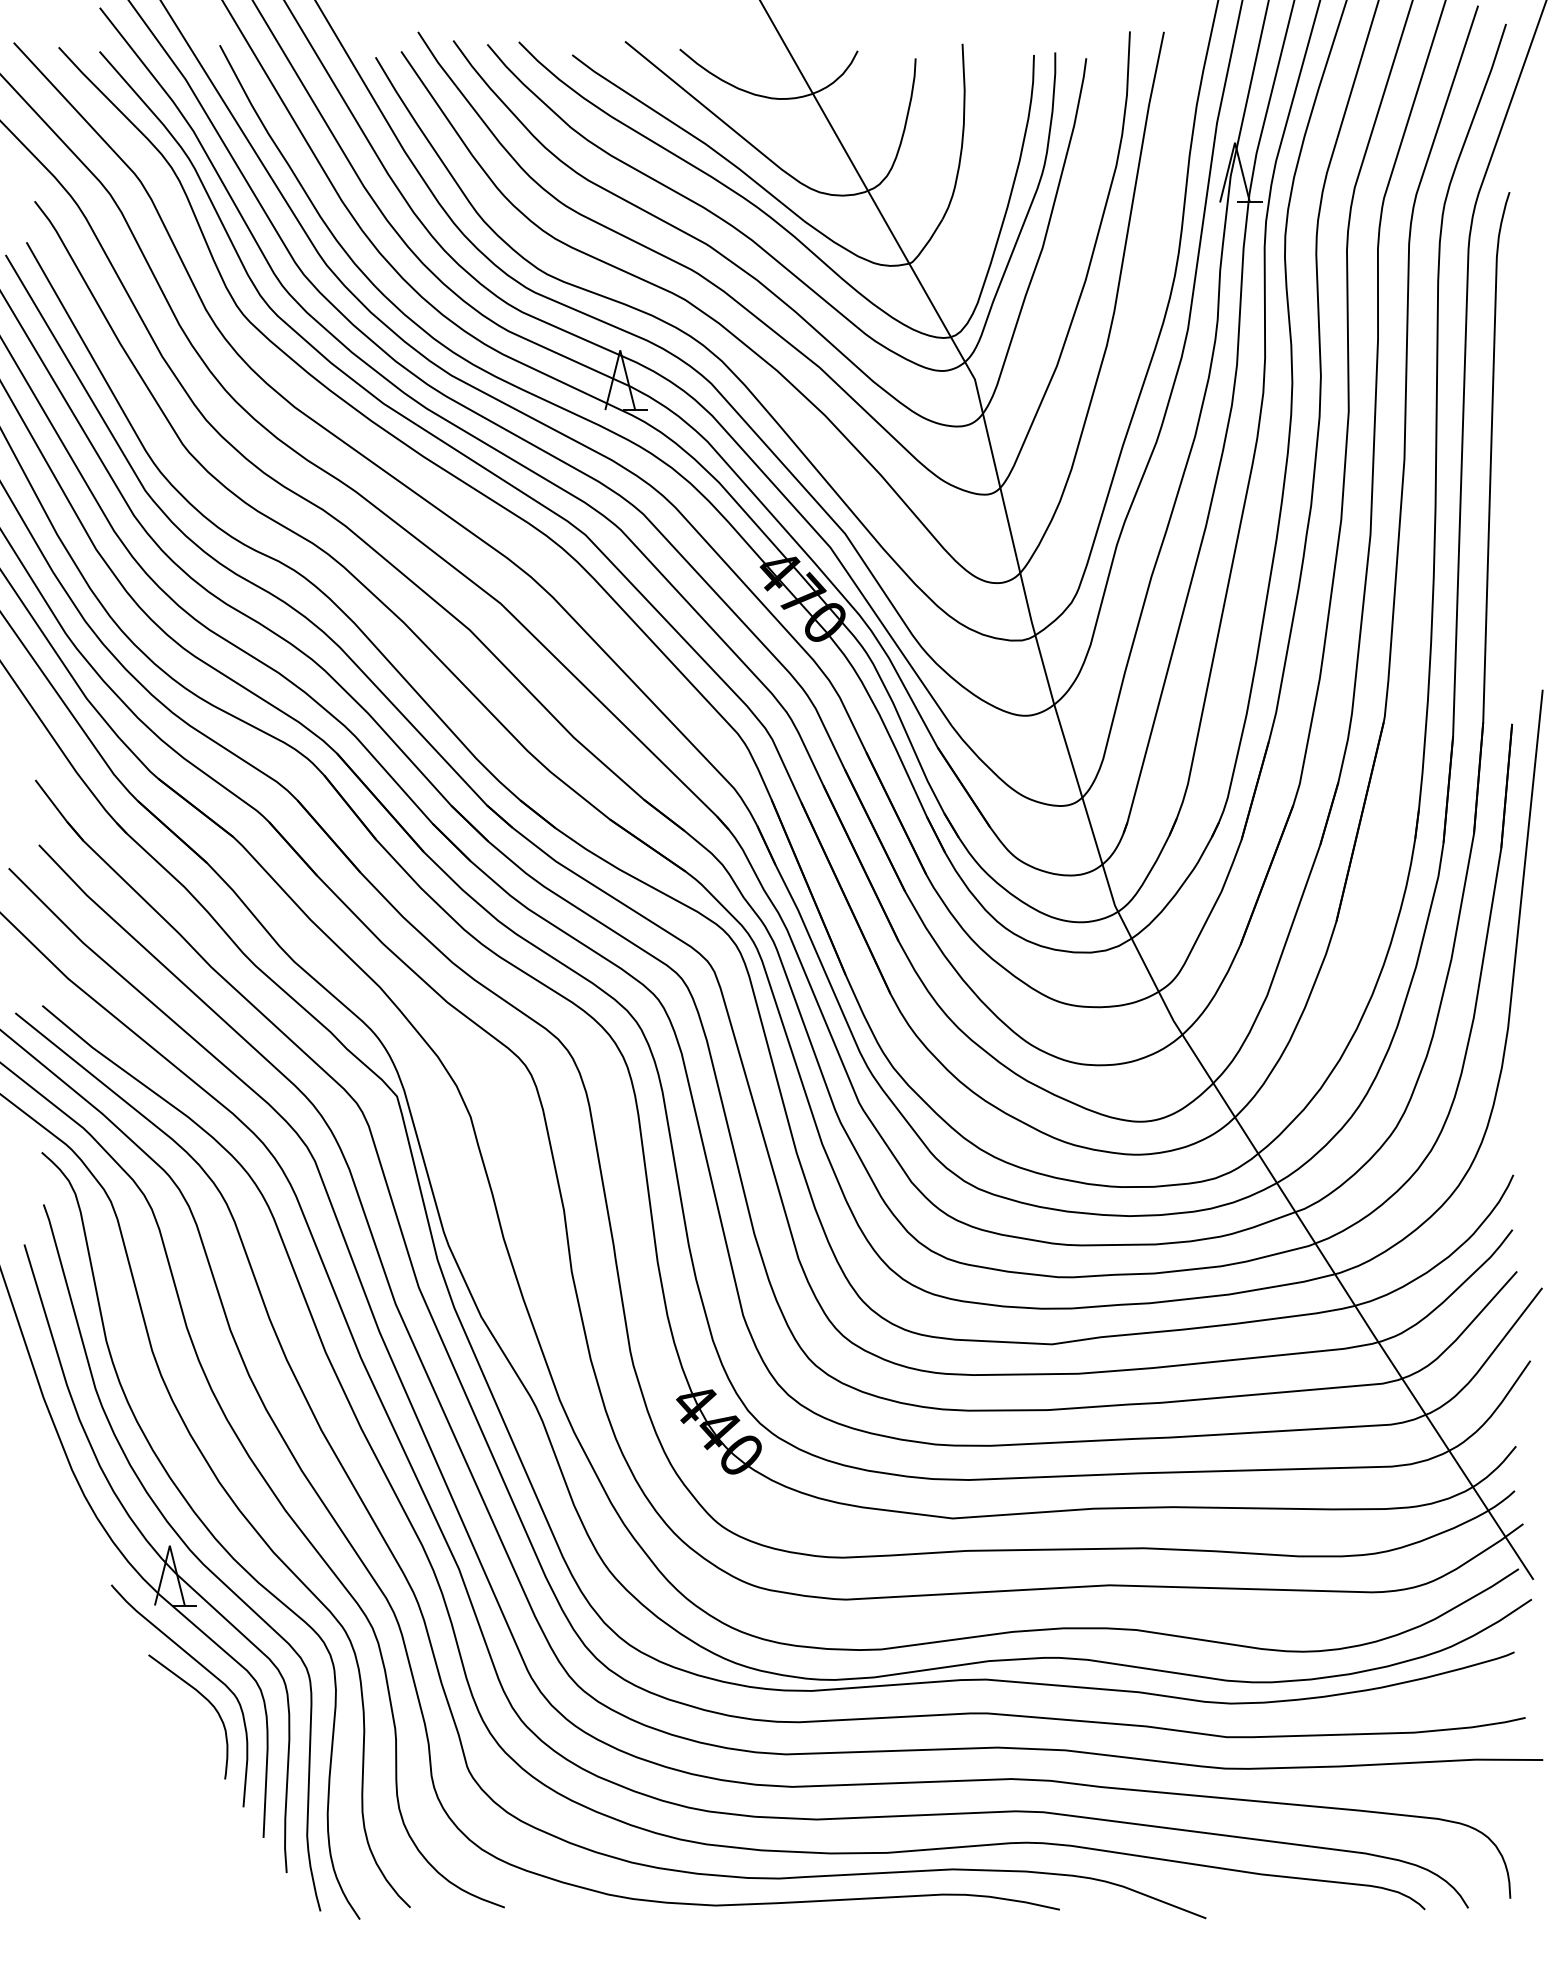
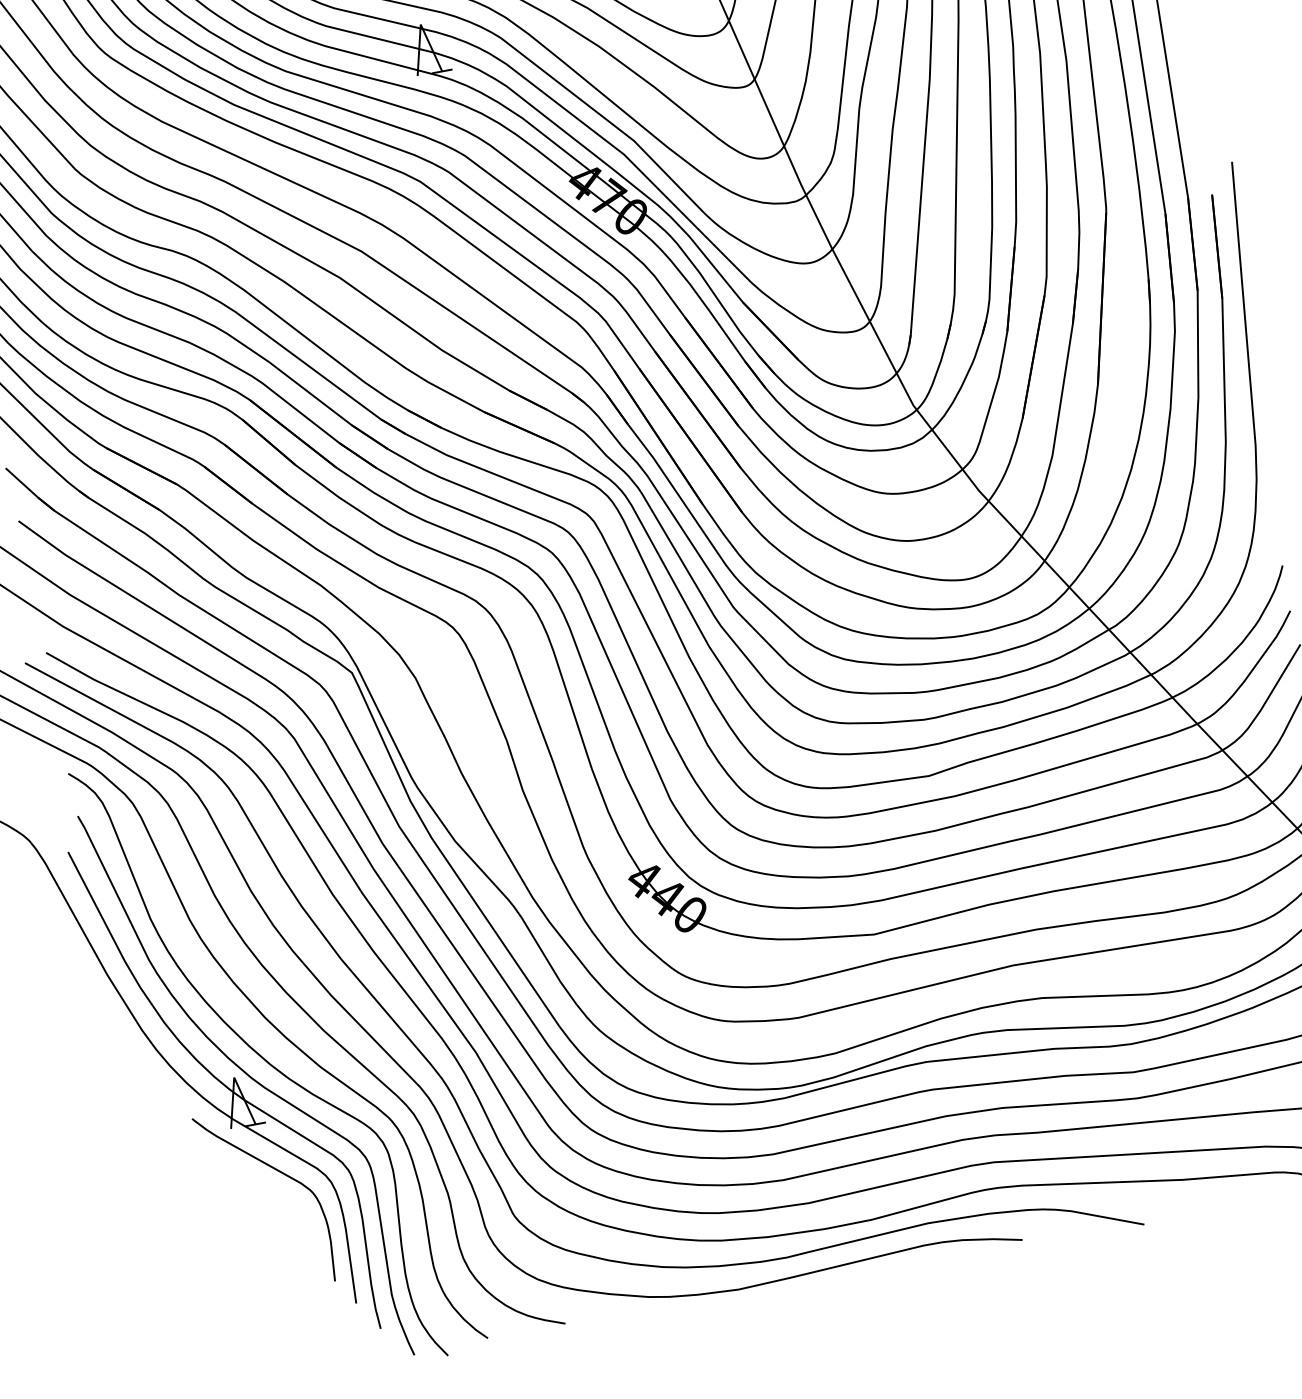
curve: (205, 1699) -> (287, 1198), removed

